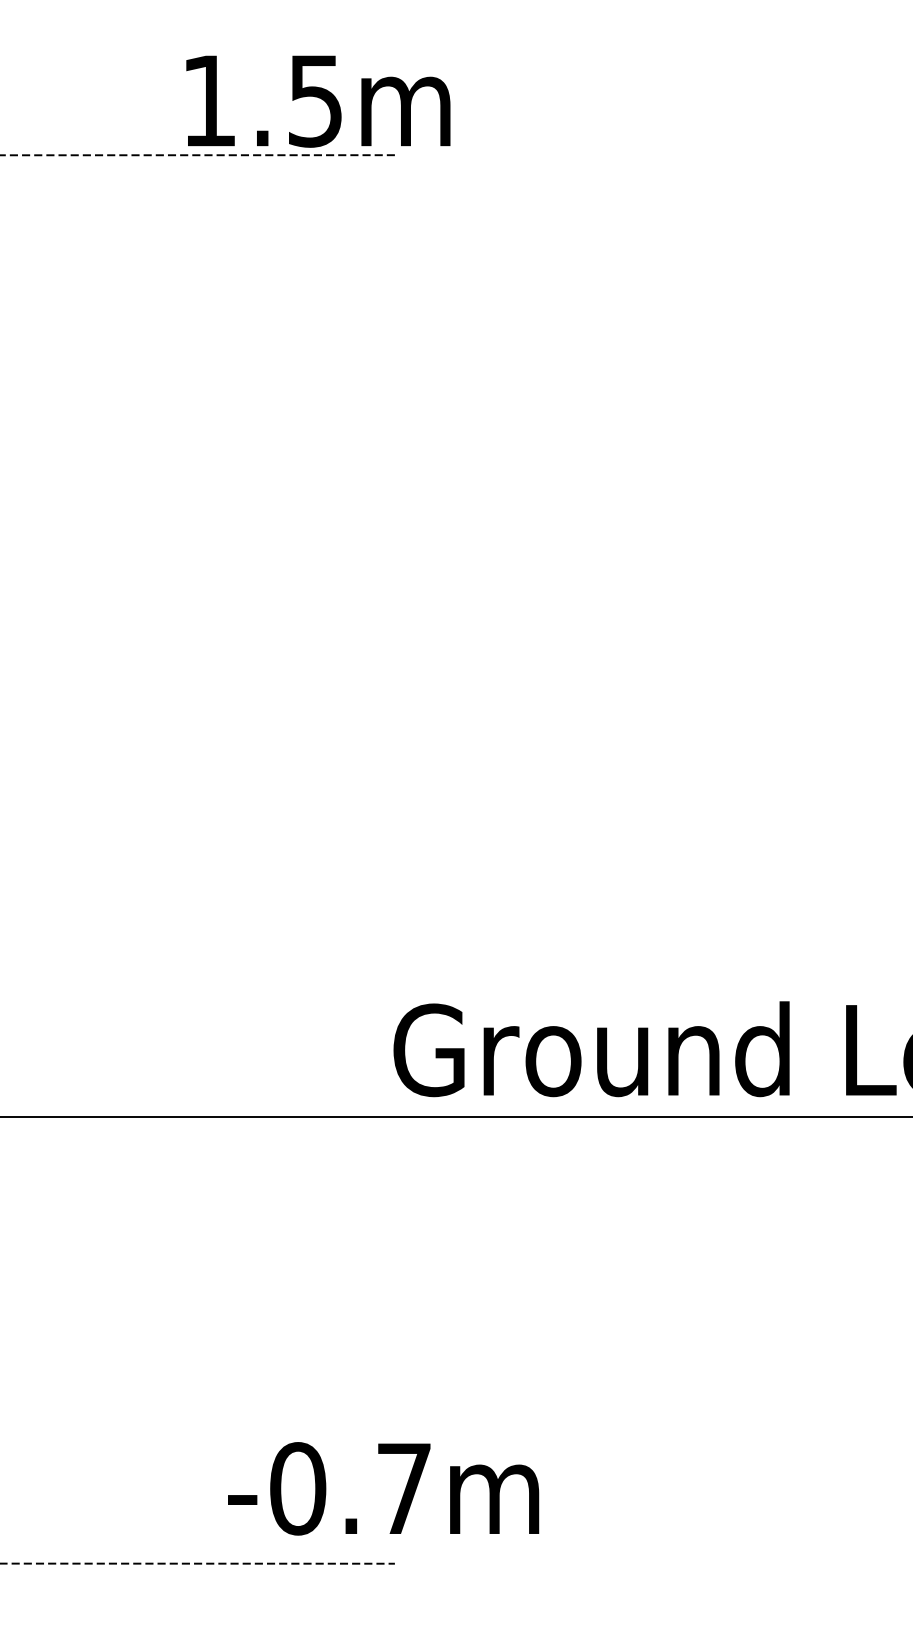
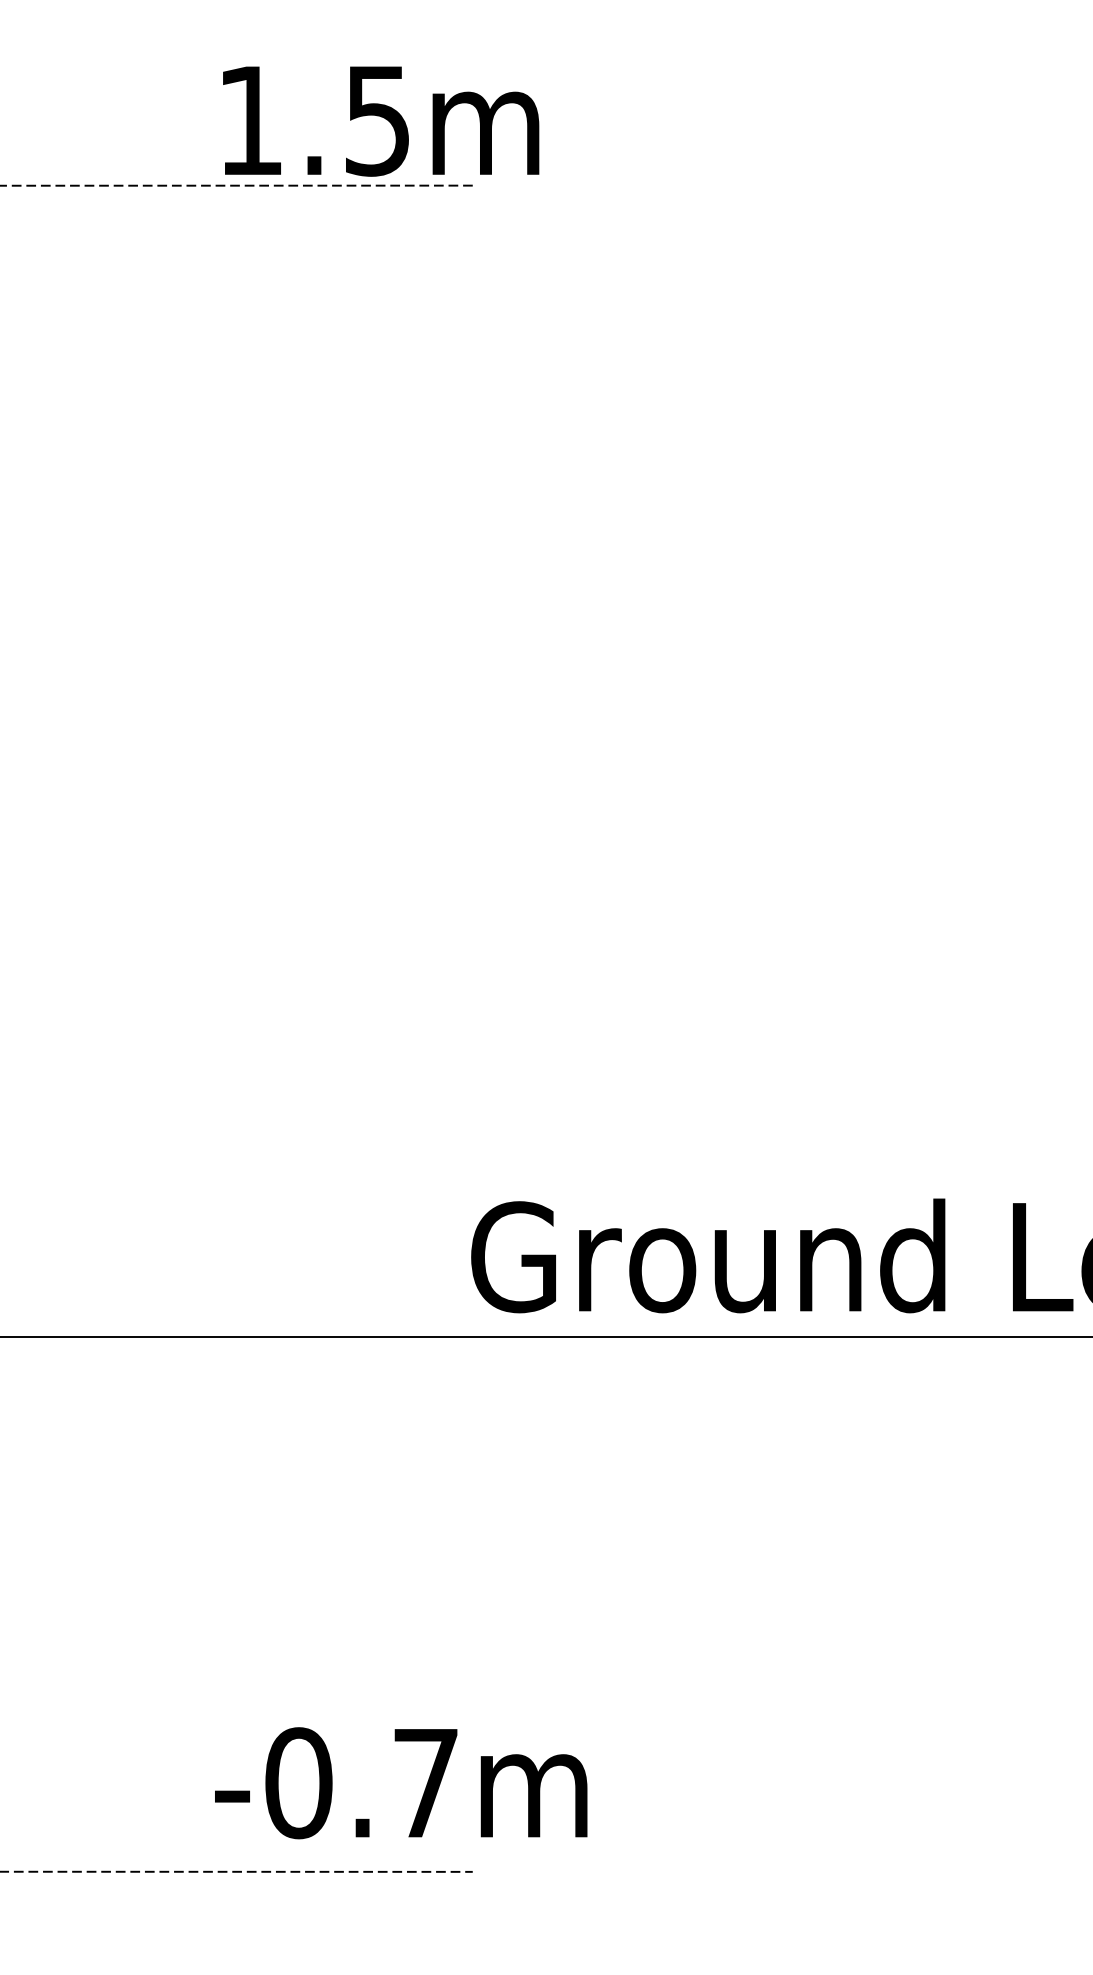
text: (383, 1489) -> (401, 1783), moved

